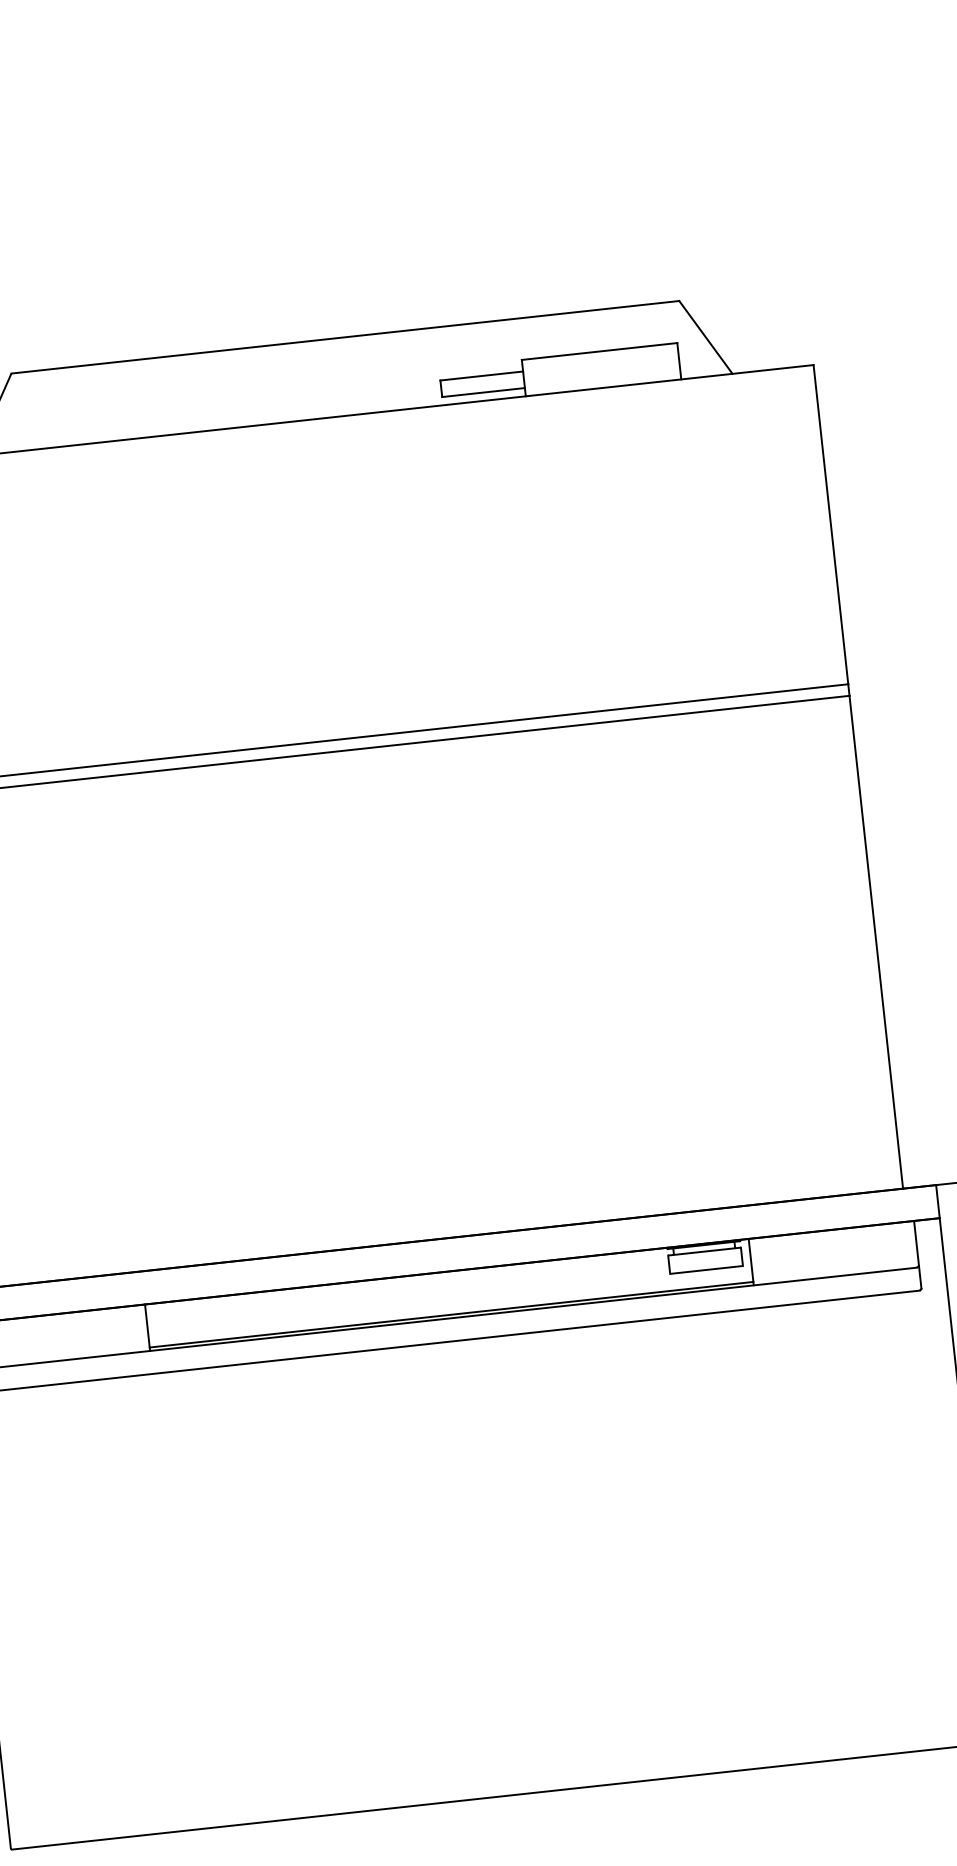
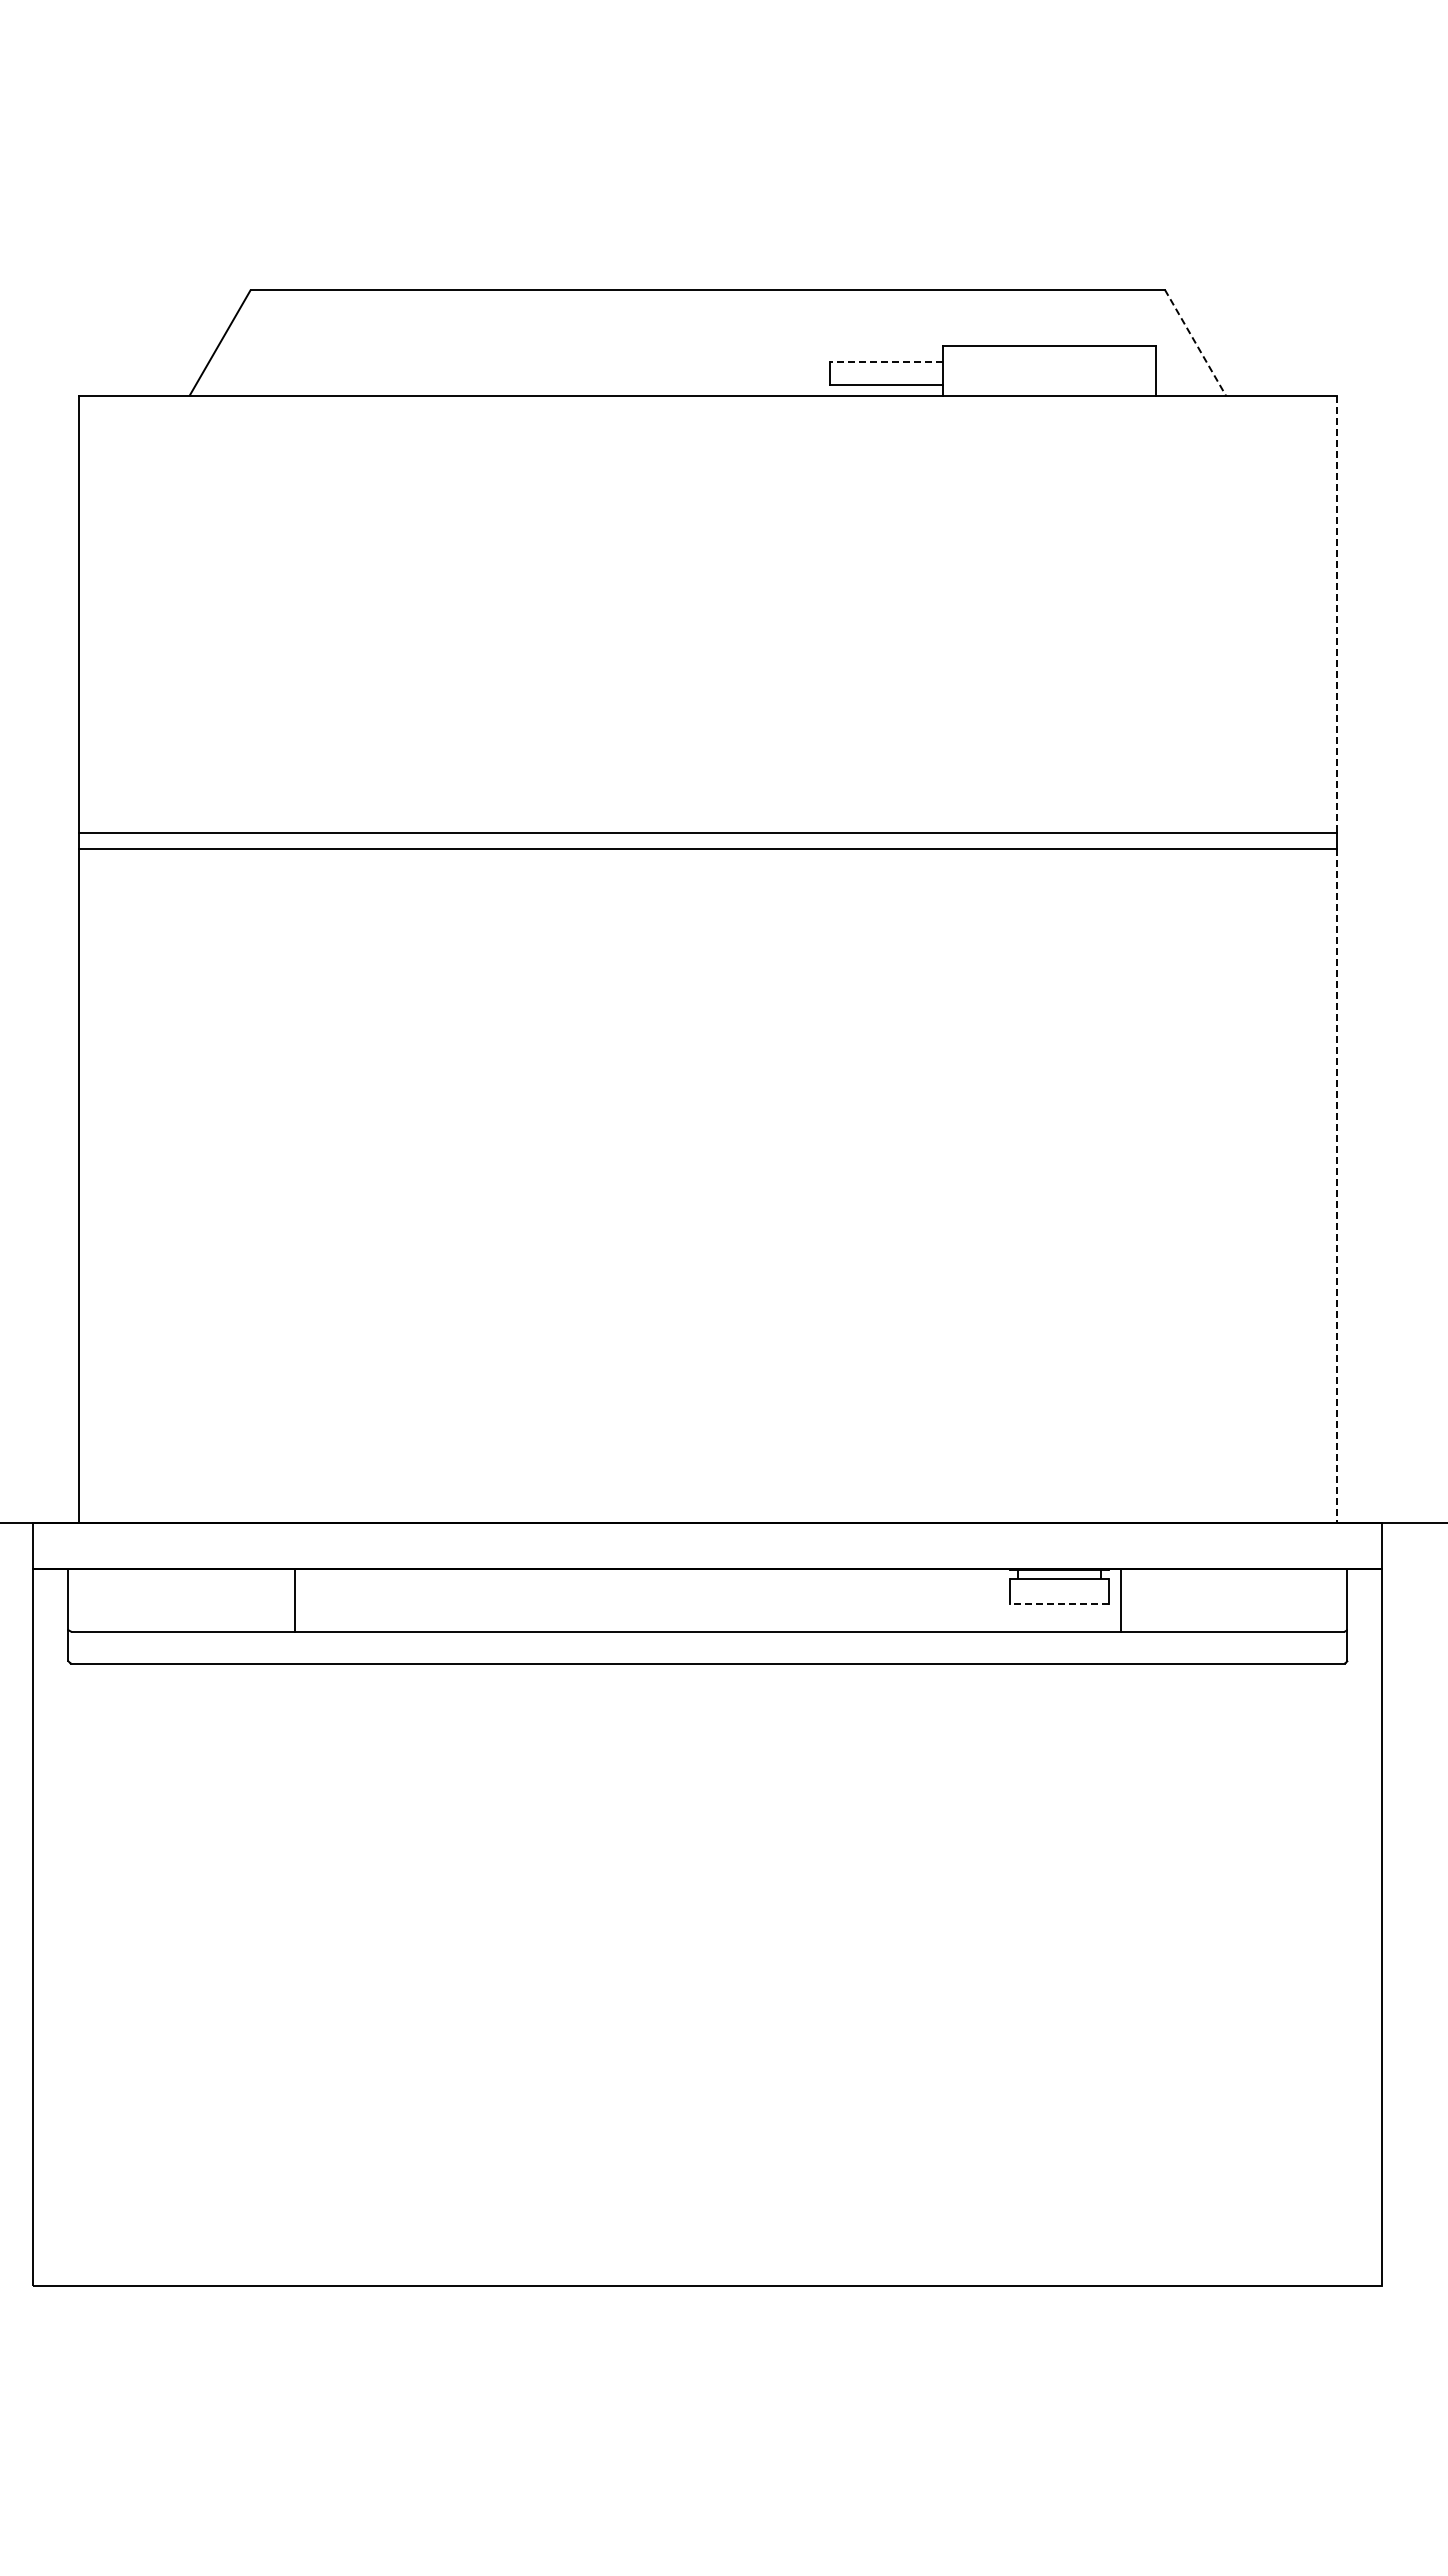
line: (705, 337) -> (1195, 343), solid -> dashed
line: (481, 376) -> (886, 362), solid -> dashed
line: (831, 525) -> (1337, 615), solid -> dashed
line: (876, 942) -> (1337, 1186), solid -> dashed
line: (706, 1270) -> (1059, 1604), solid -> dashed
line: (451, 1314) -> (707, 1627), removed

